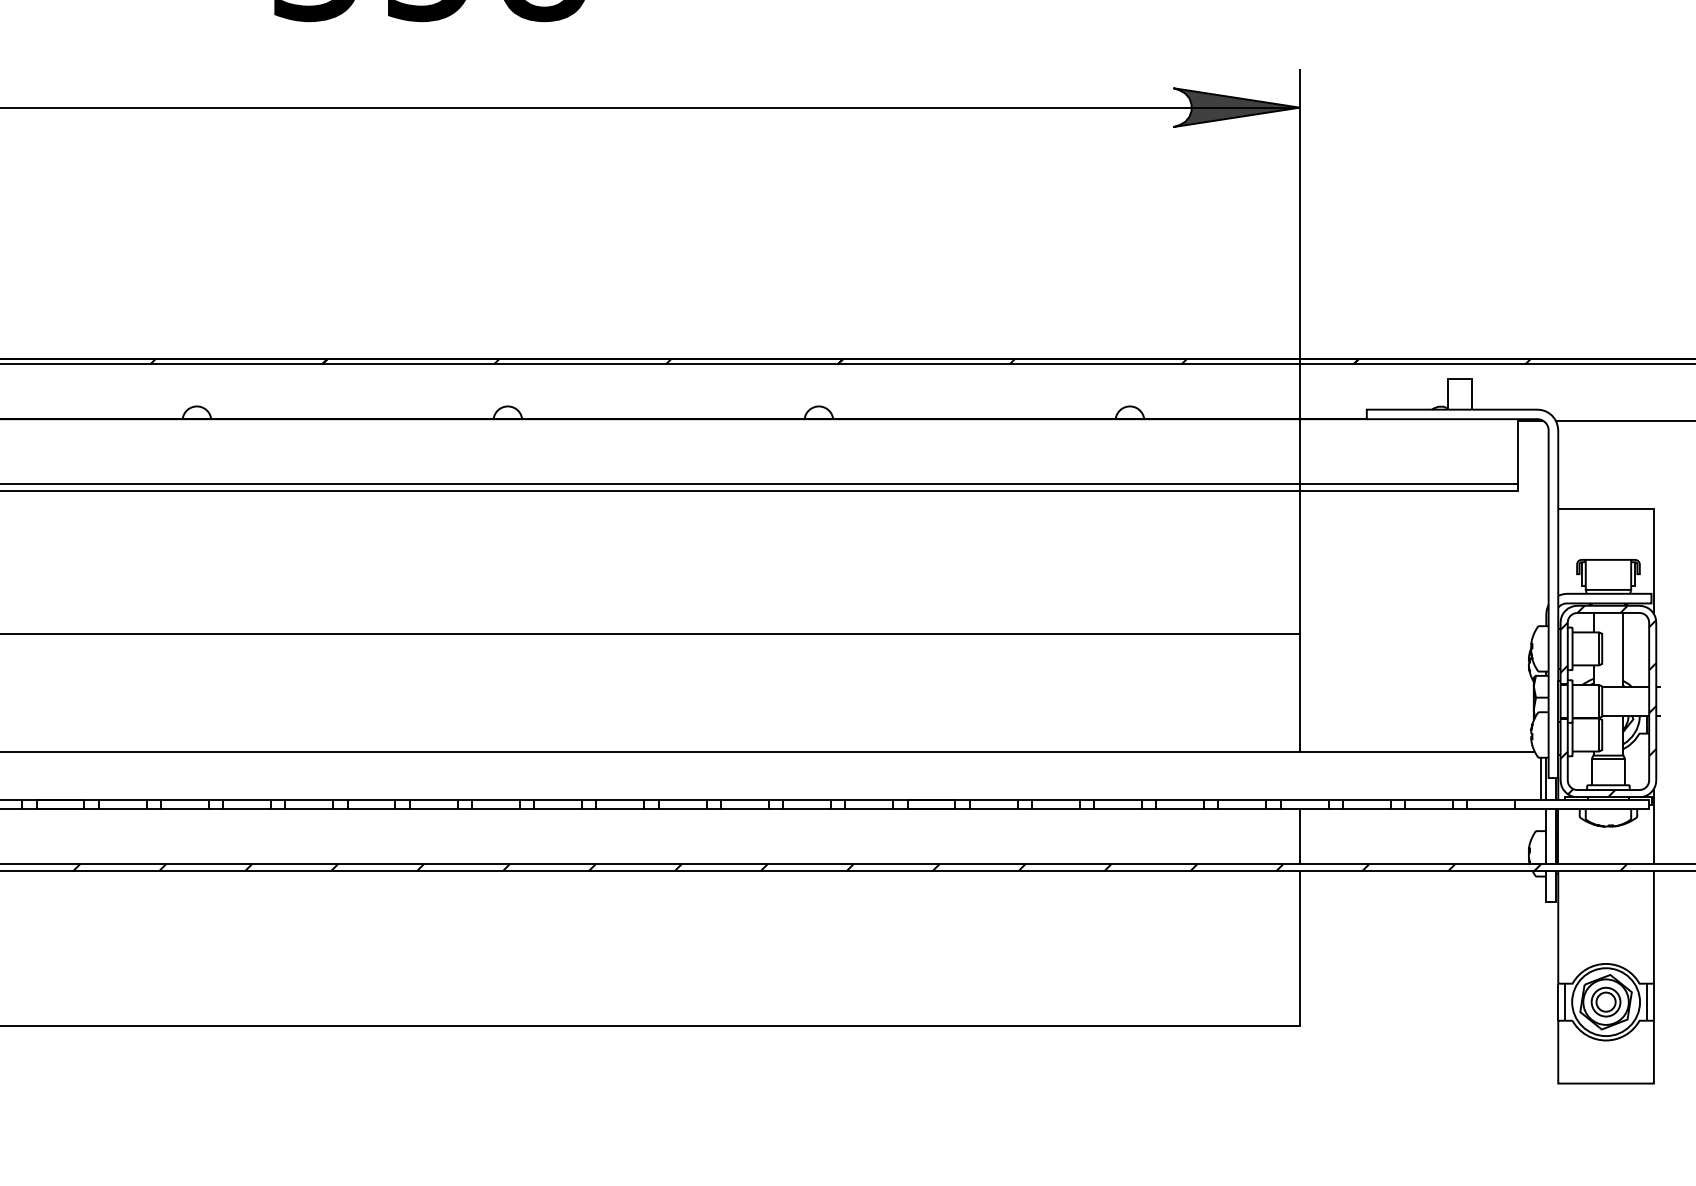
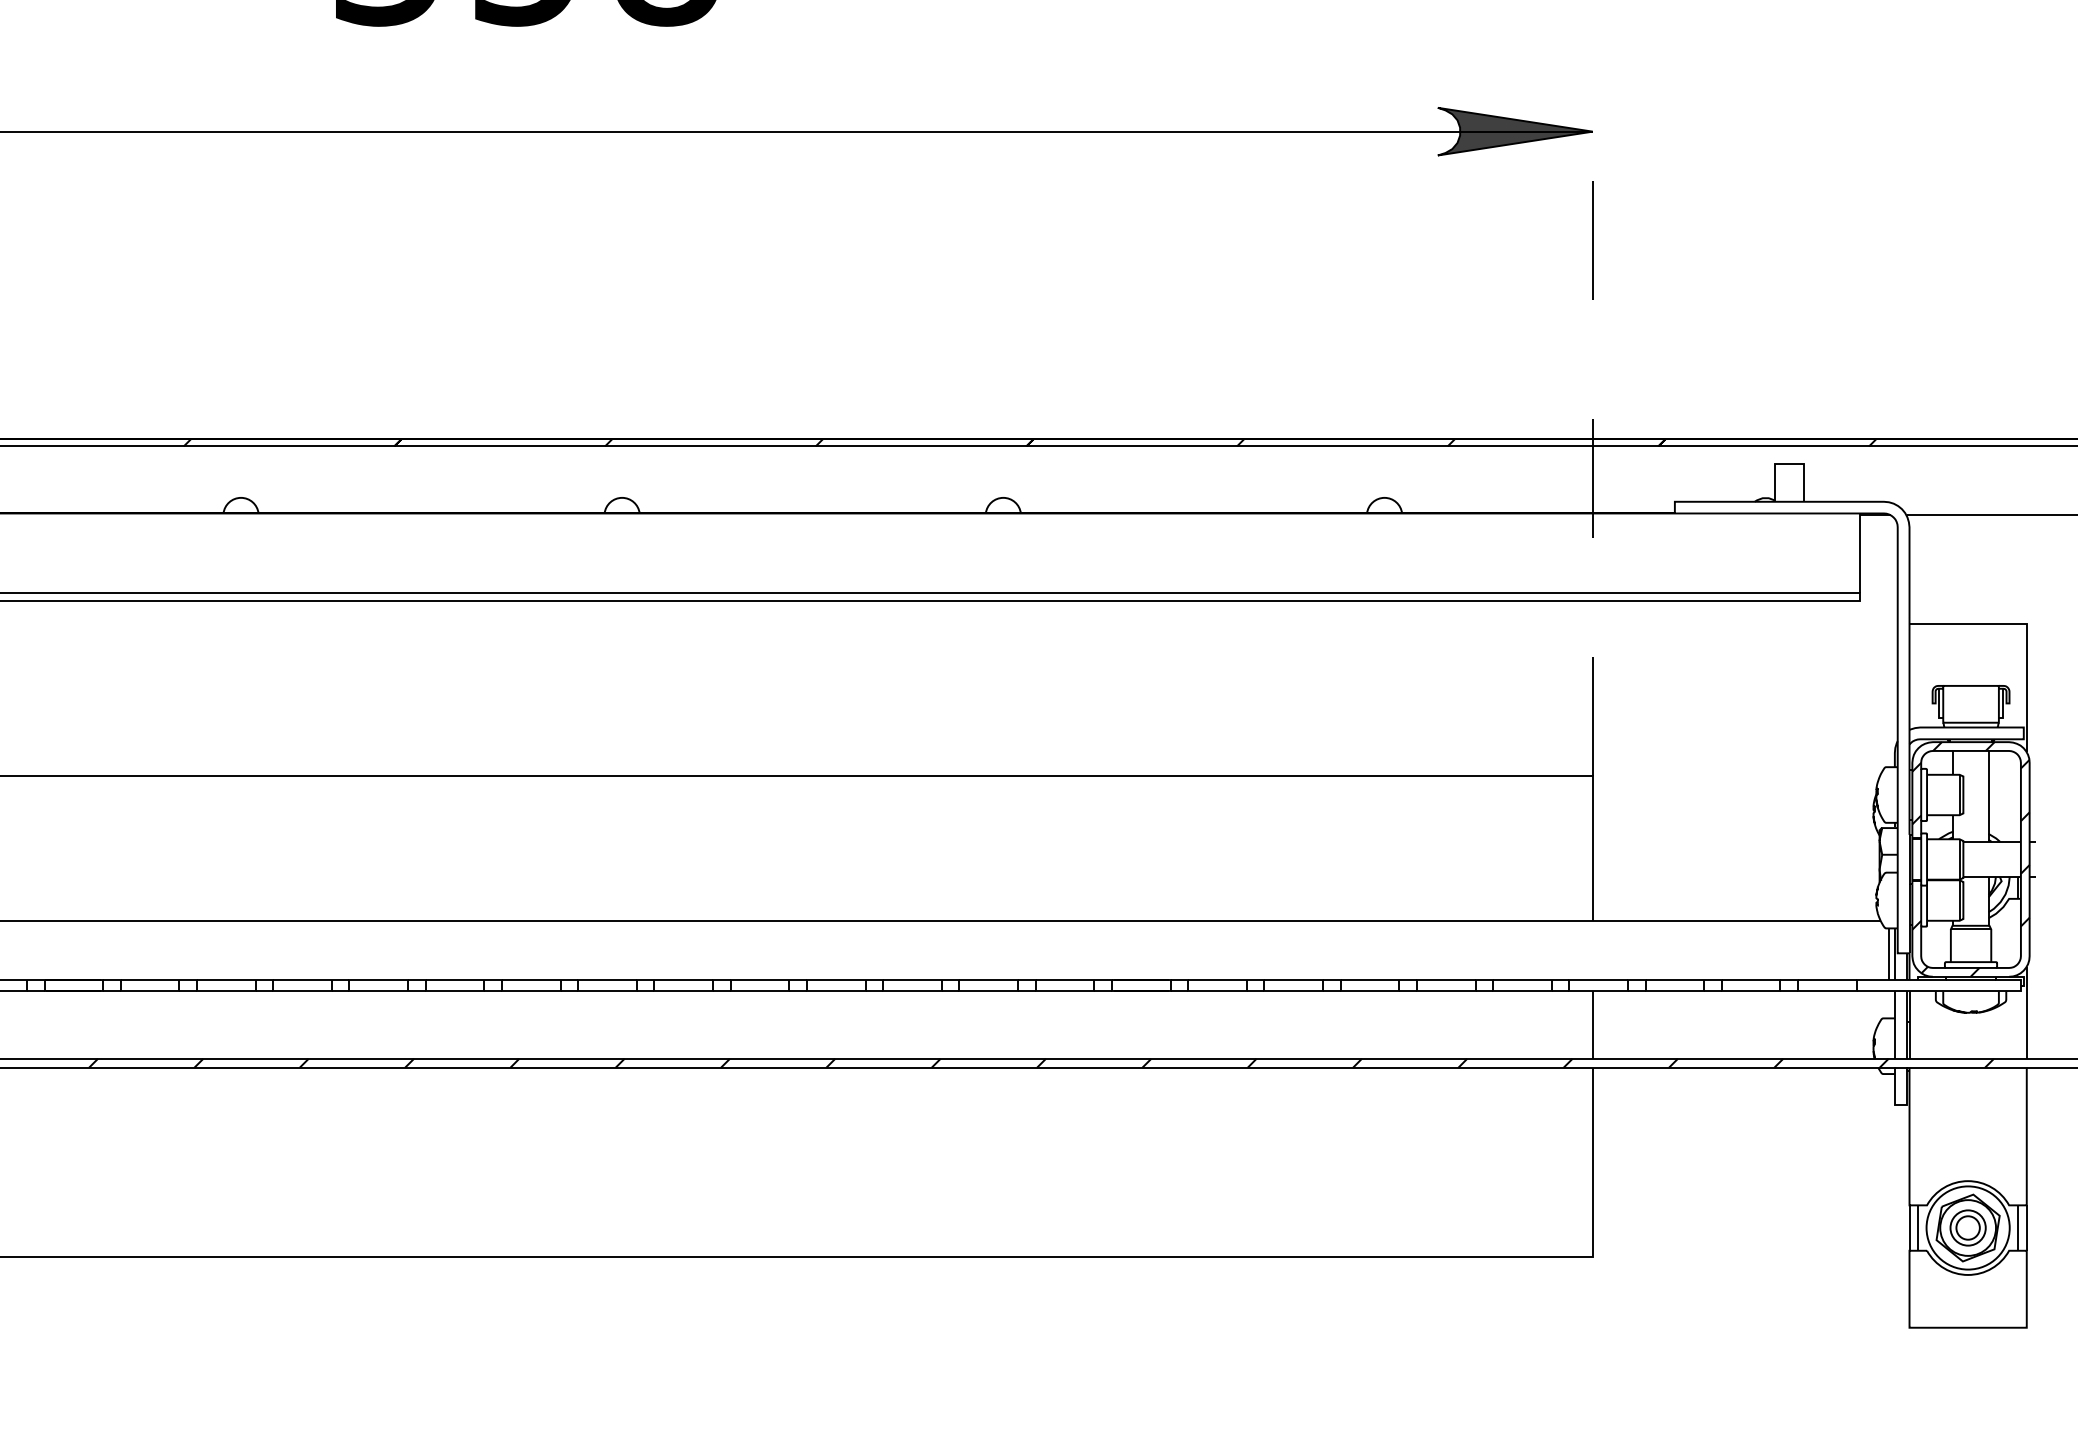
line: (1299, 351) -> (1592, 430), solid -> dashed

